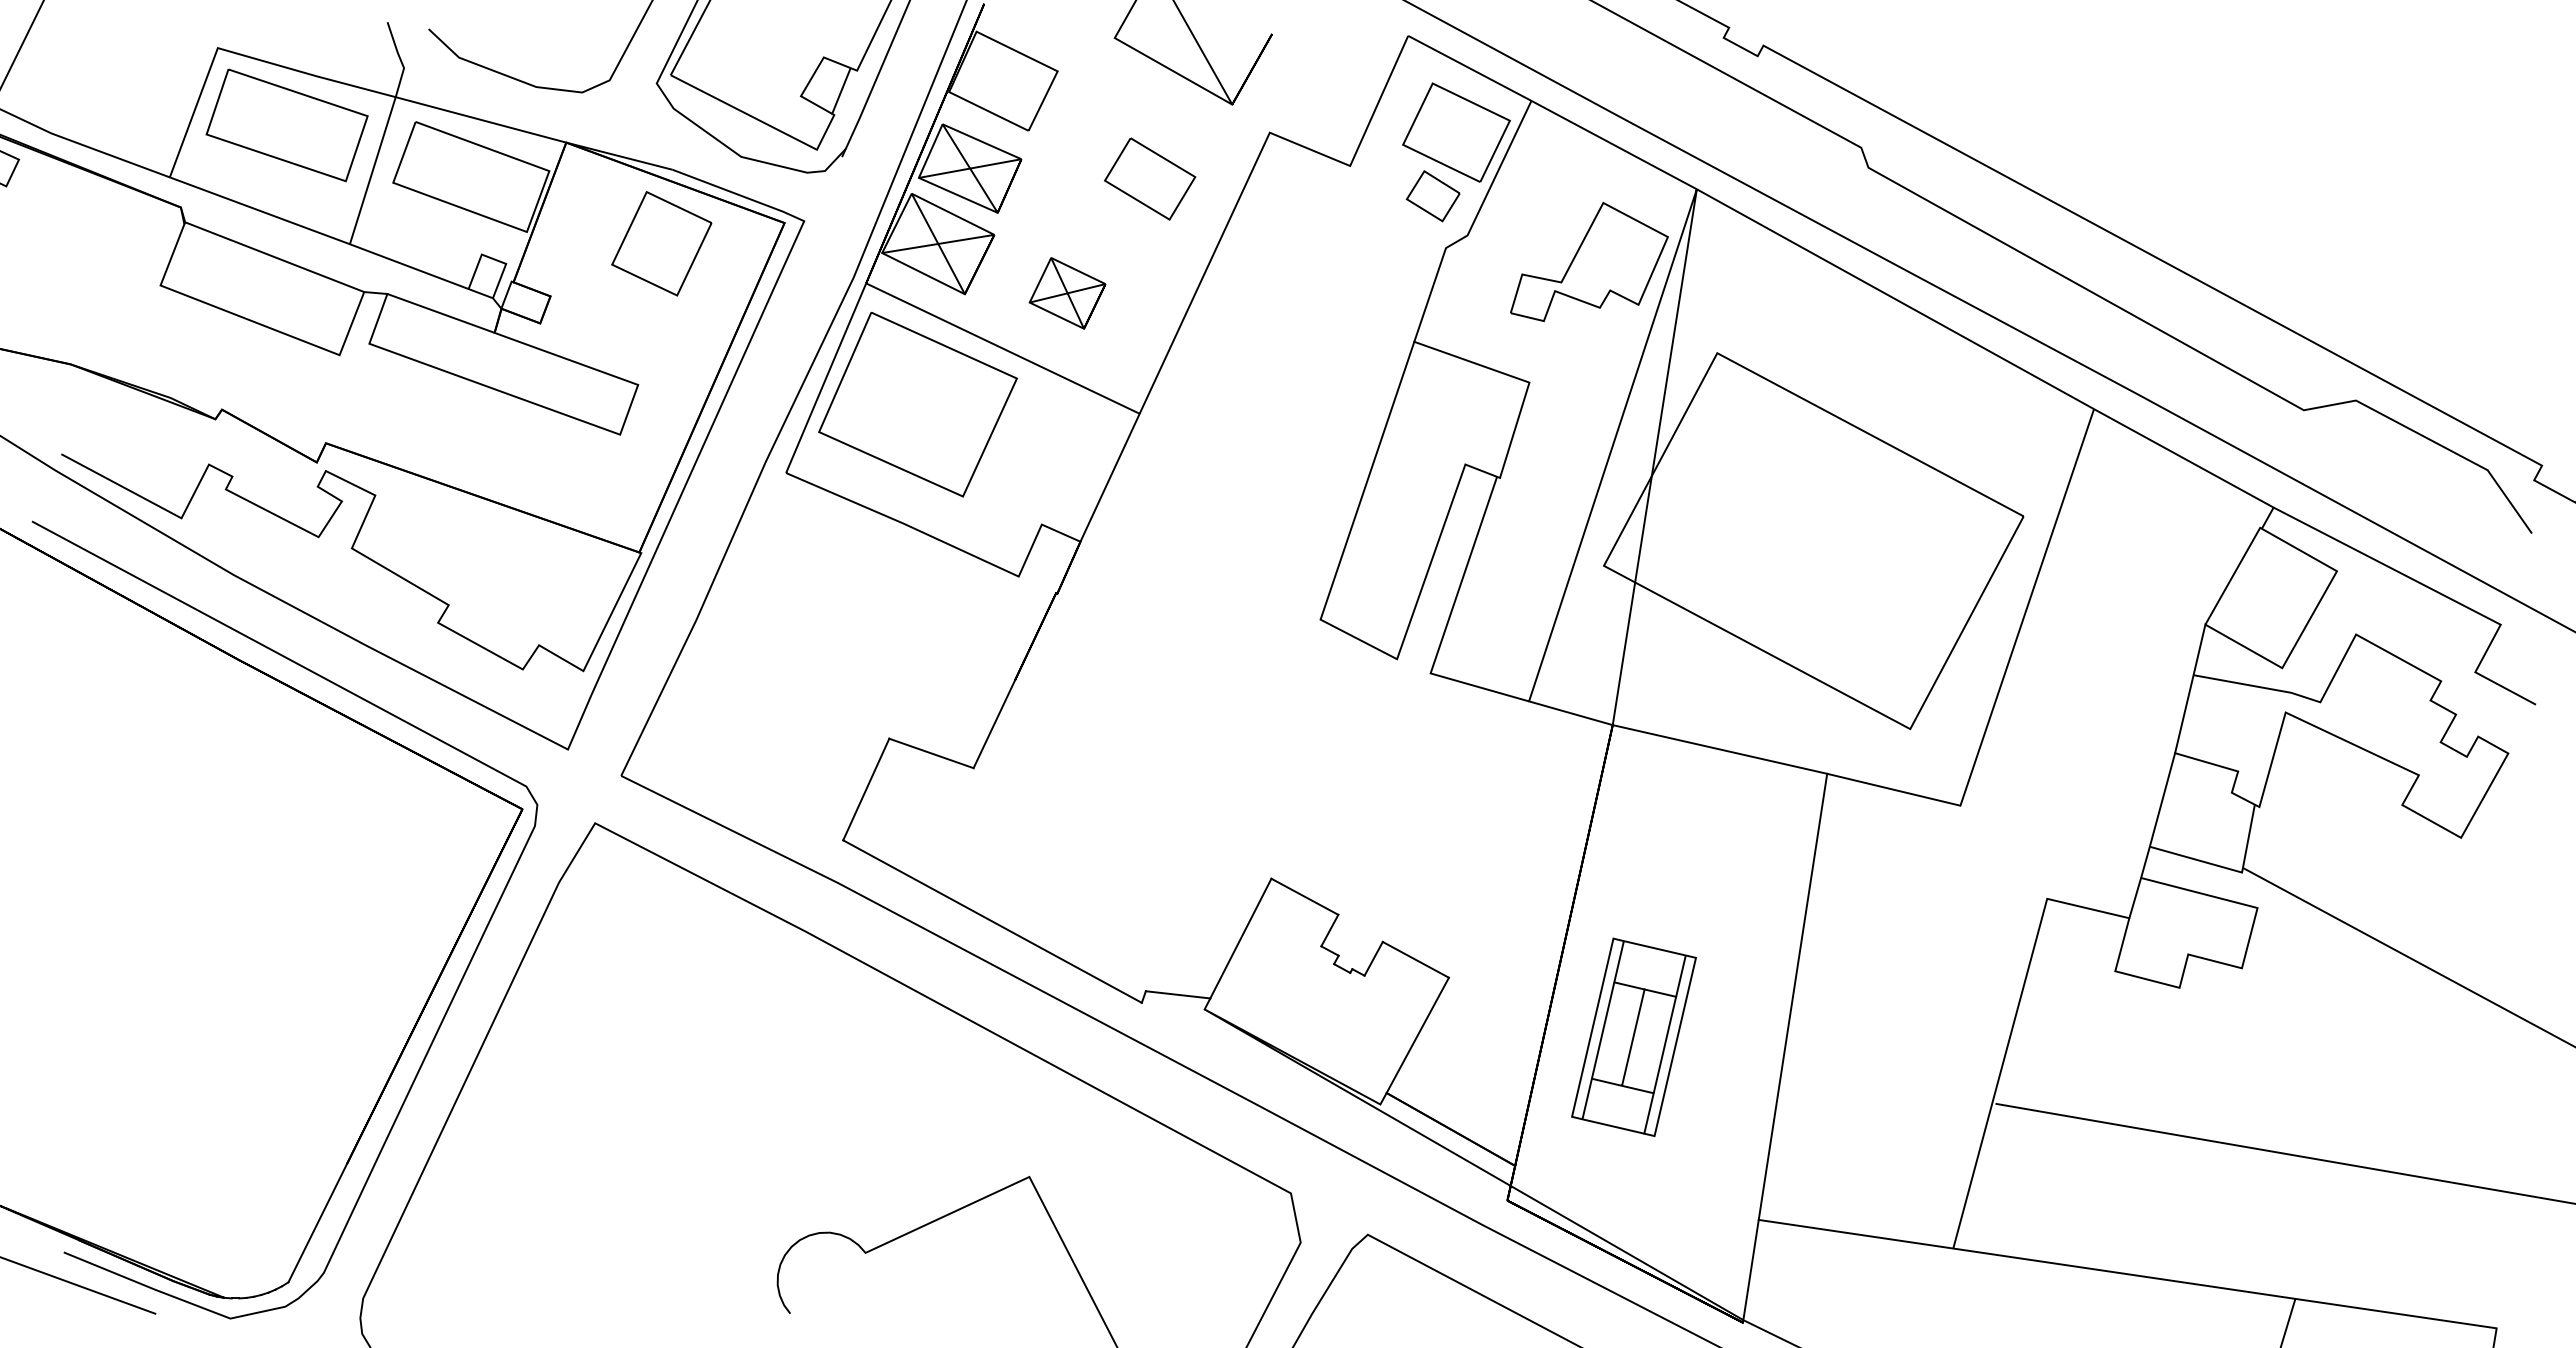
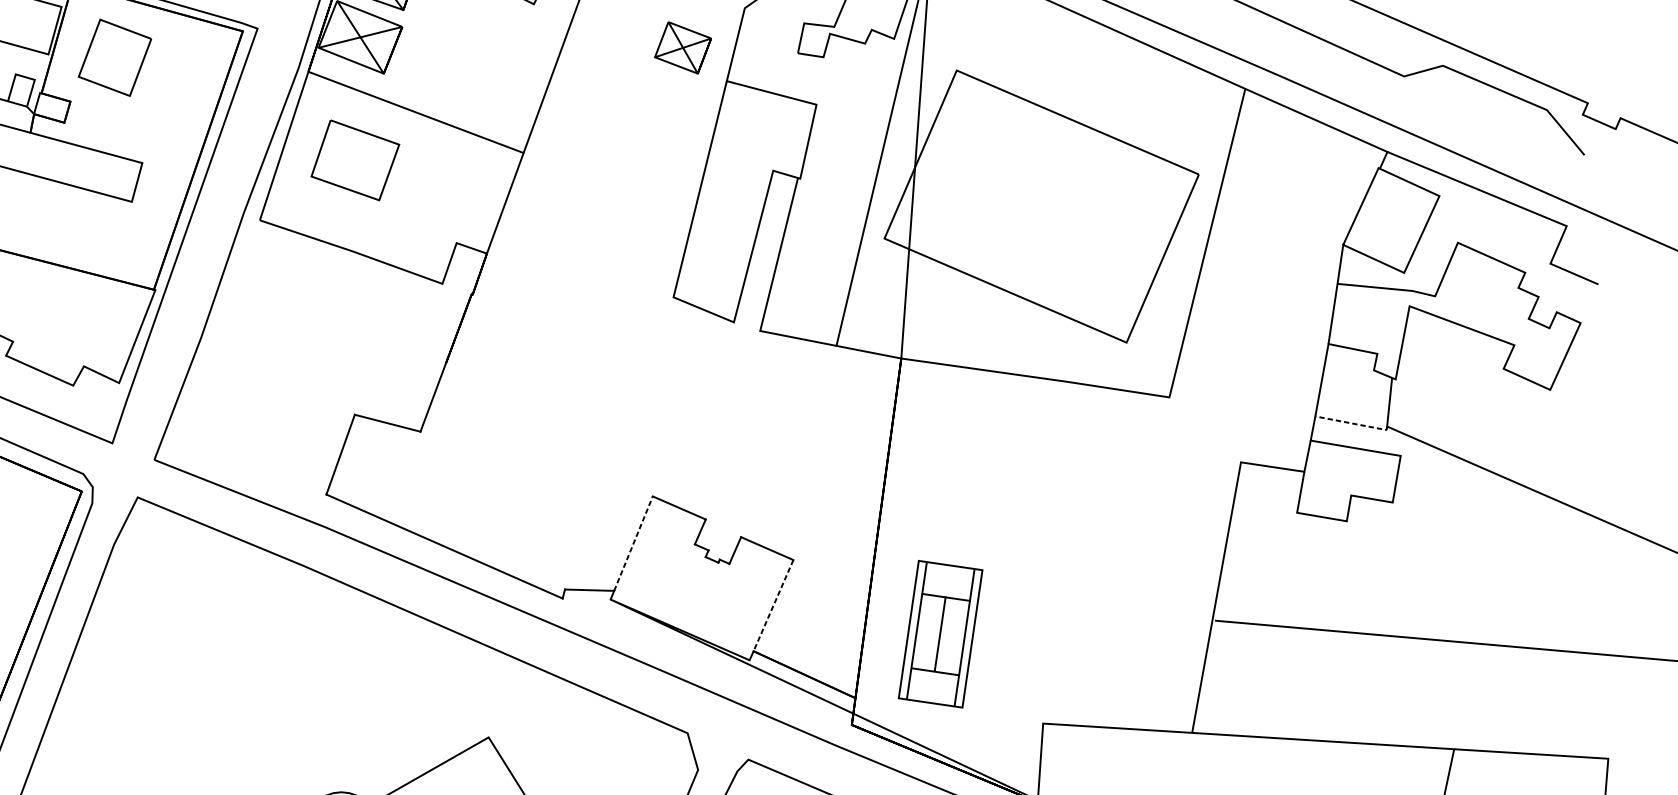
part: (661, 243) -> (114, 57), moved
part: (1067, 293) -> (683, 48), moved
part: (917, 404) -> (354, 160), size x0.6
line: (2198, 860) -> (1353, 423), solid -> dashed
line: (1241, 938) -> (633, 543), solid -> dashed
line: (1792, 996) -> (1054, 552), removed
line: (1417, 1035) -> (773, 605), solid -> dashed
part: (1633, 1036) -> (940, 633), moved

